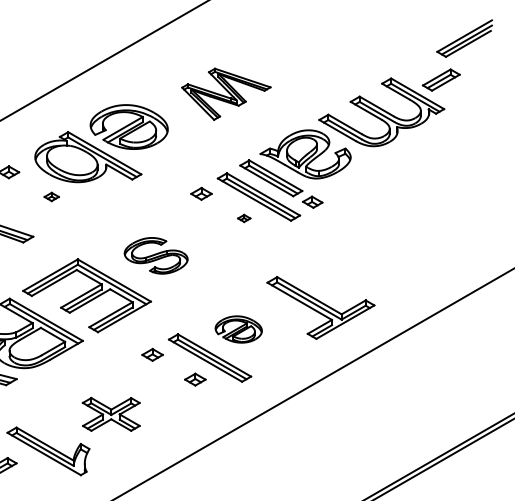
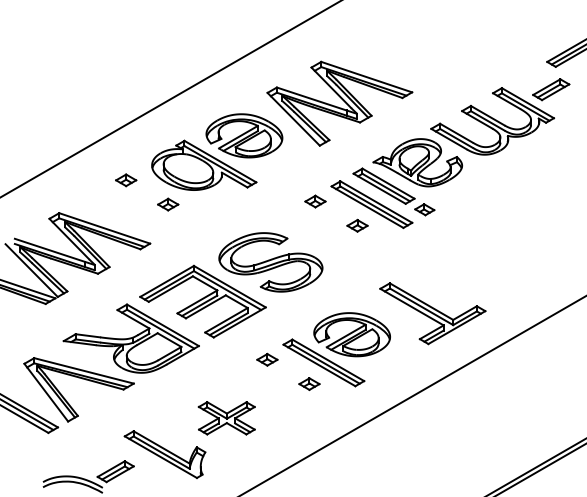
part: (225, 94) -> (339, 103), size x1.67
part: (51, 196) -> (168, 204), size x1.43
part: (244, 218) -> (357, 225), size x1.67
part: (155, 255) -> (270, 262), size x1.67
part: (238, 329) -> (351, 334), size x1.67

